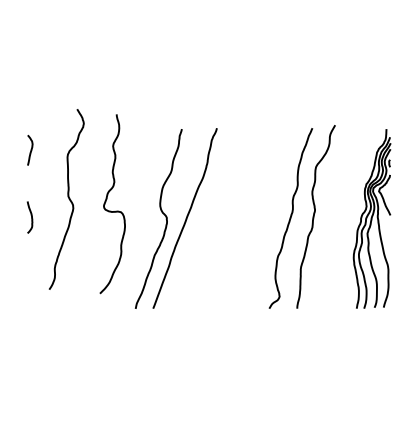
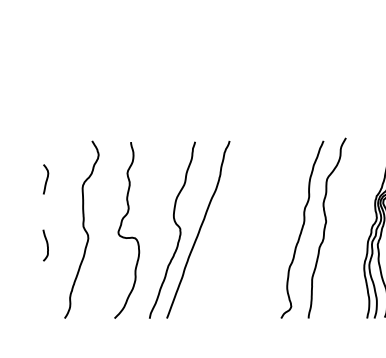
curve: (30, 149) -> (46, 178), moved
curve: (68, 199) -> (83, 229), moved
curve: (106, 202) -> (120, 228), moved
curve: (31, 217) -> (47, 245), moved

